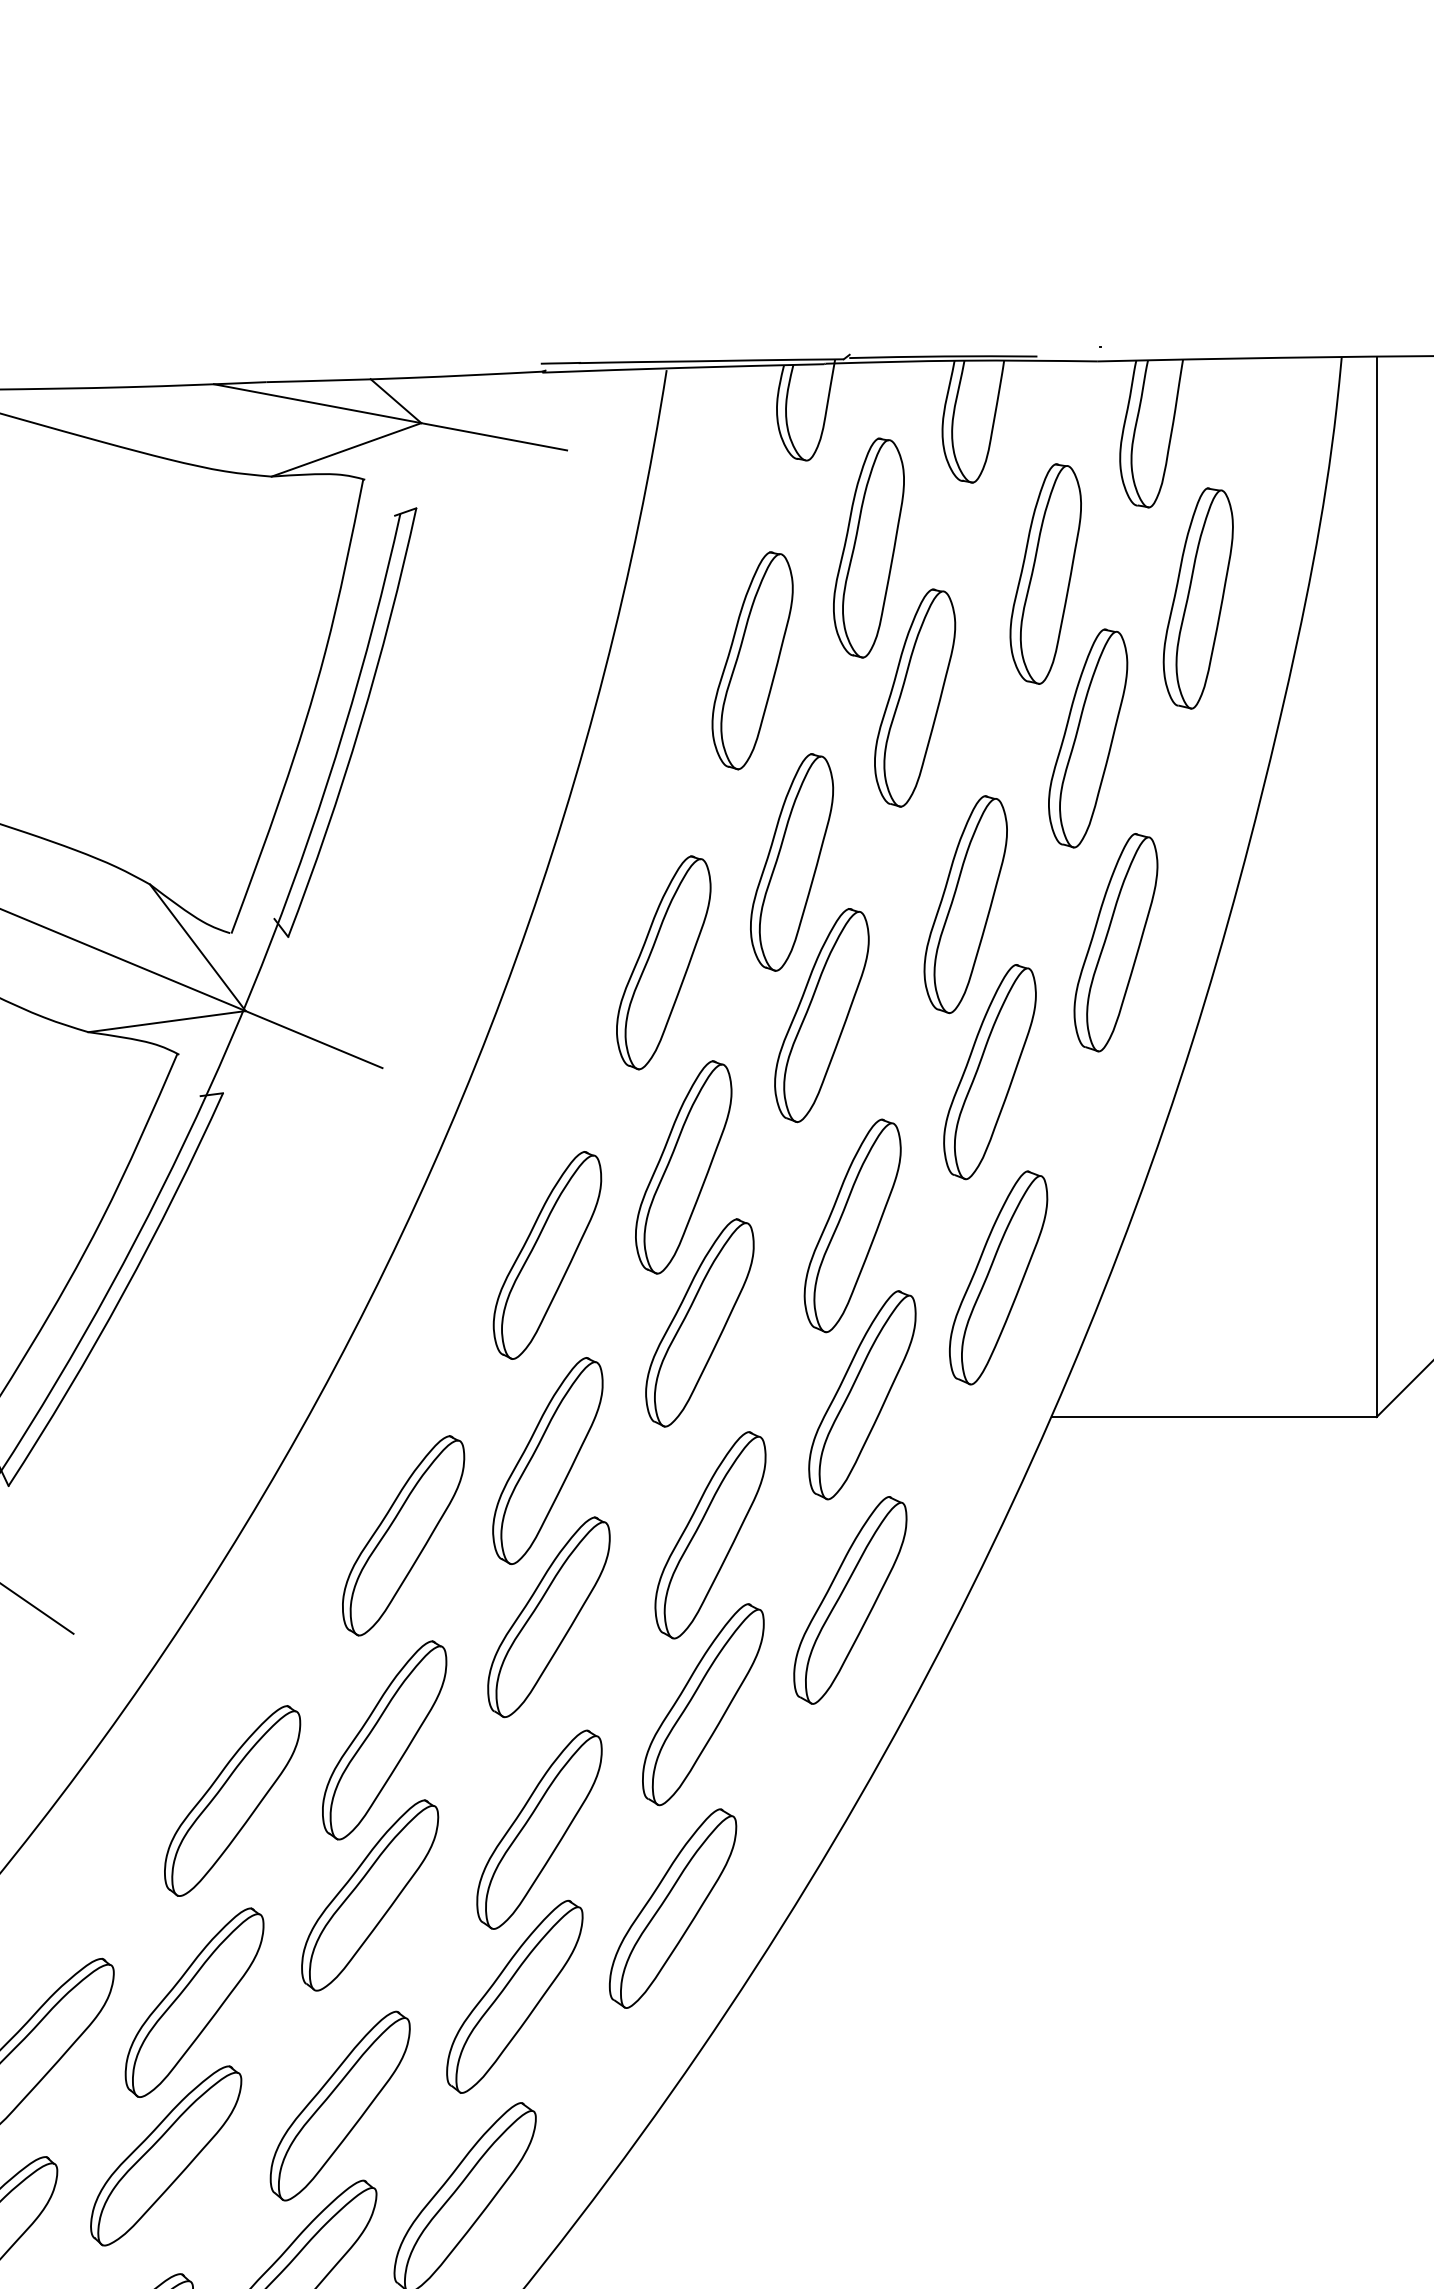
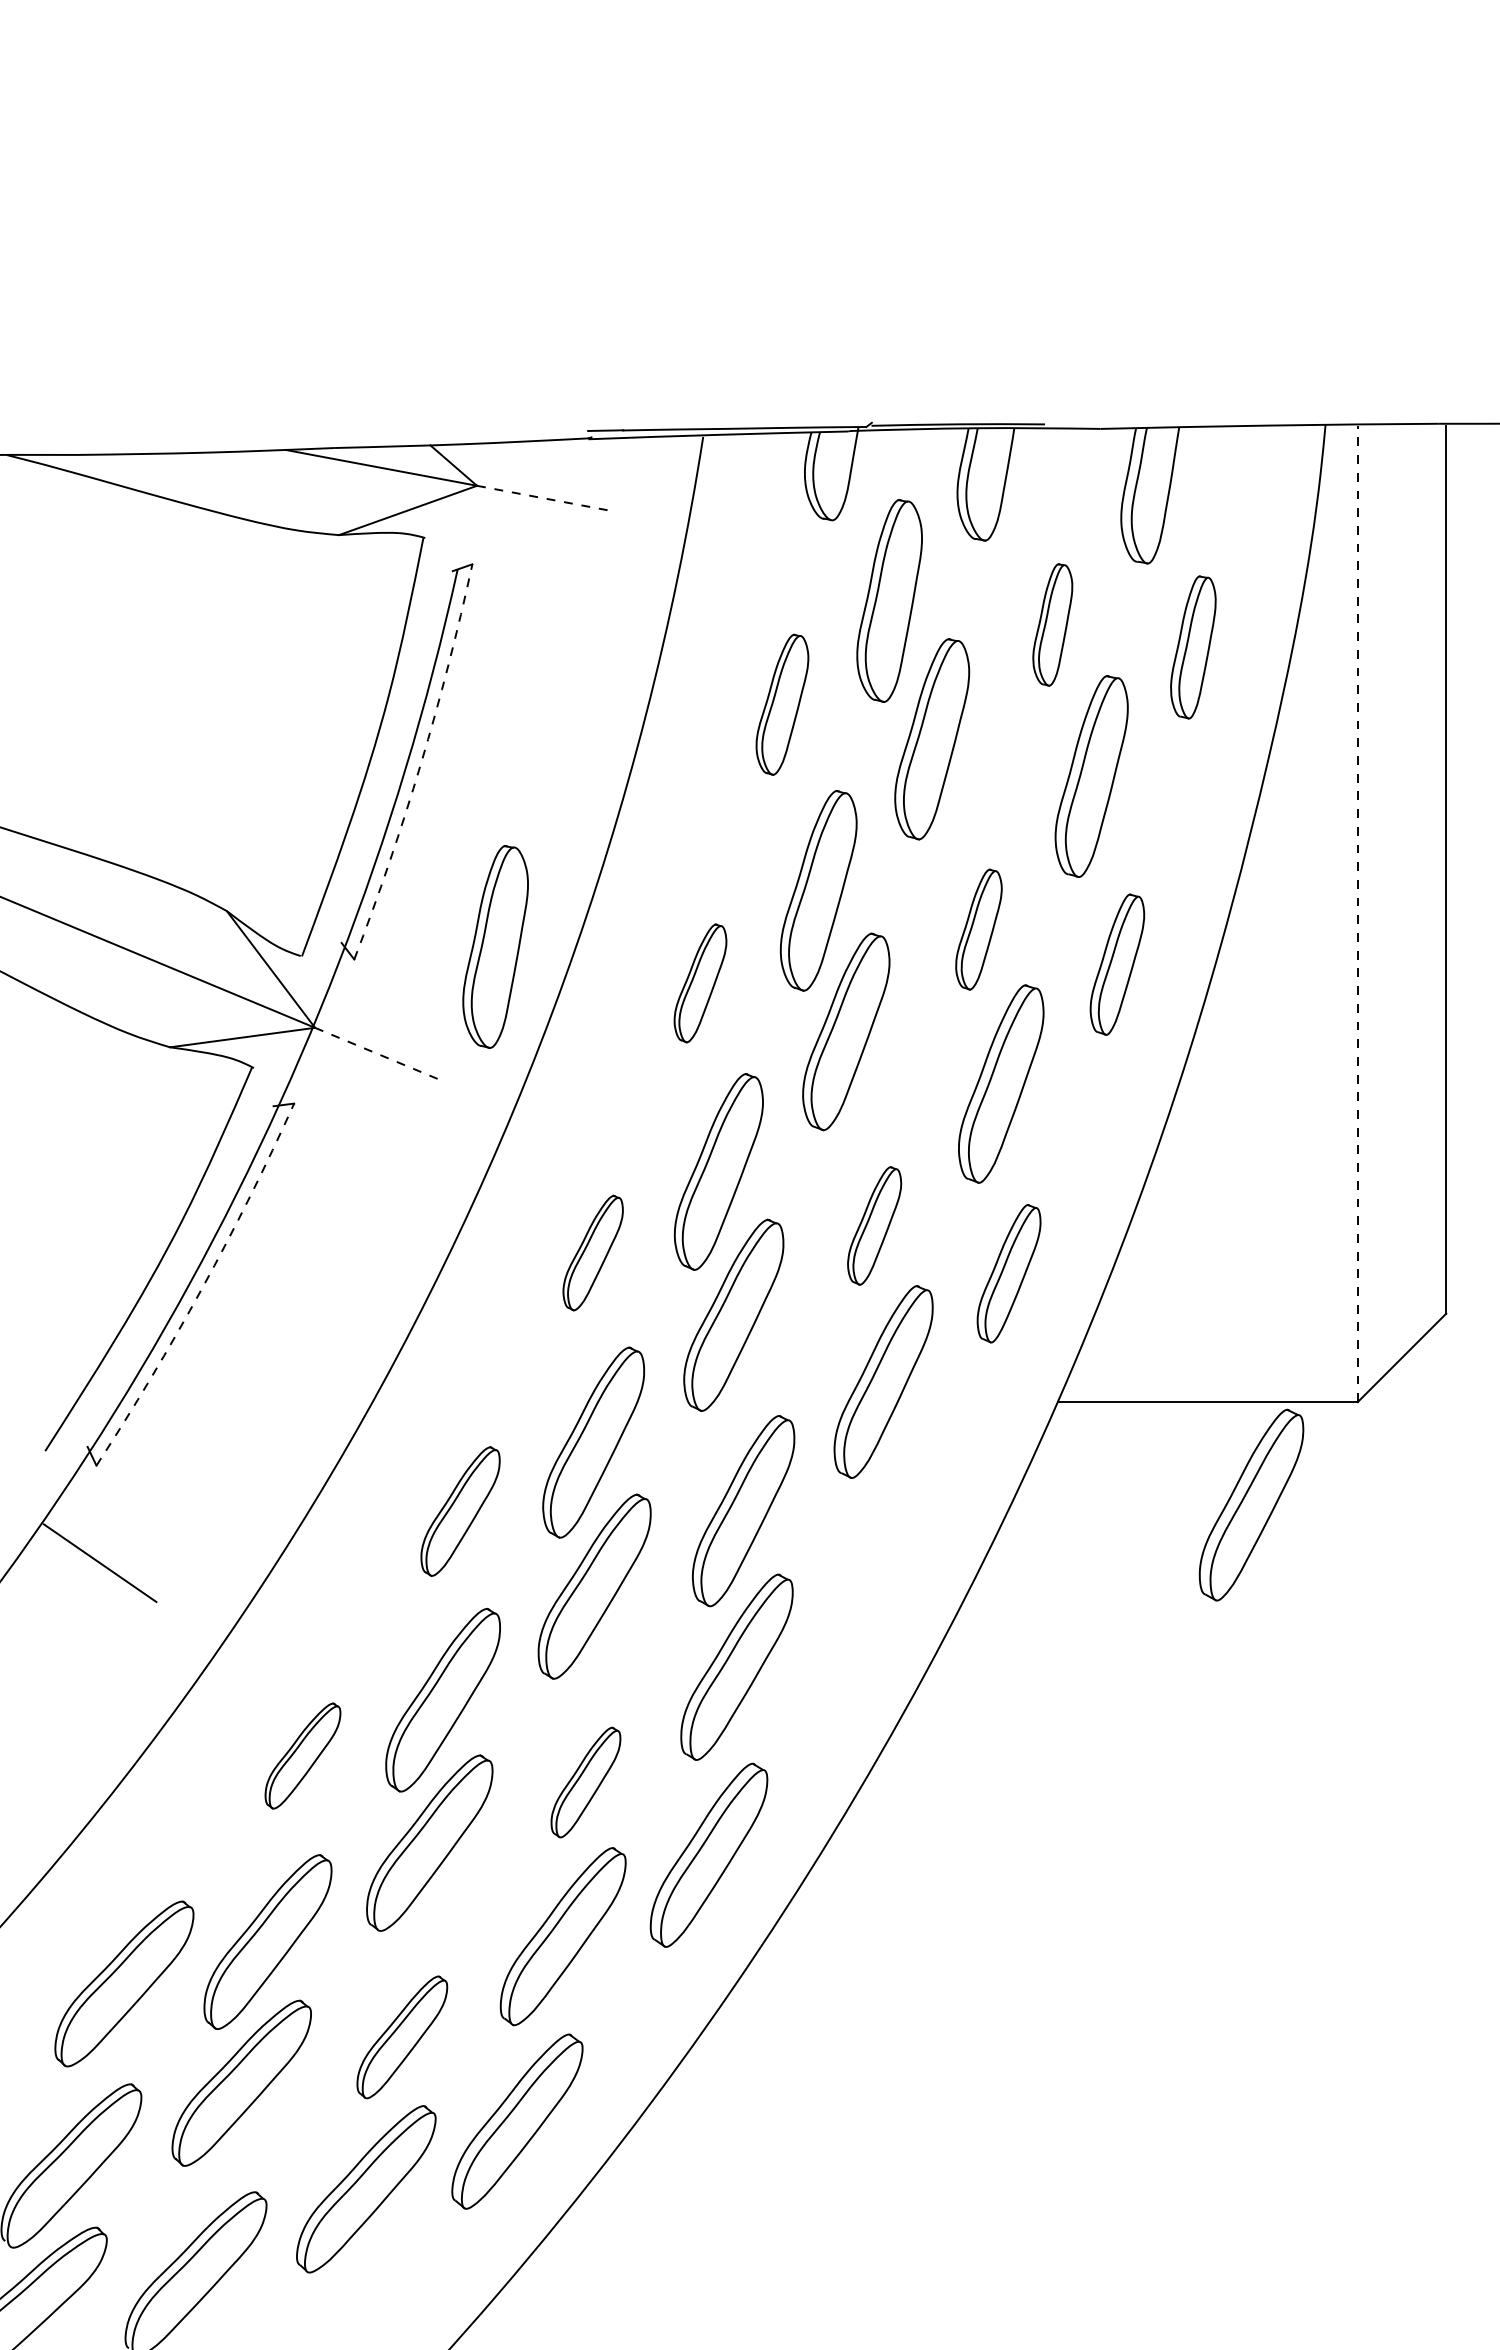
line: (494, 436) -> (544, 498), solid -> dashed
part: (1045, 573) -> (1052, 624), size x0.6
part: (1198, 598) -> (1193, 647), size x0.7
part: (752, 660) -> (782, 704), size x0.7
arc: (360, 725) -> (420, 764), solid -> dashed
line: (1376, 887) -> (1357, 913), solid -> dashed
part: (965, 904) -> (978, 929), size x0.6
part: (441, 922) -> (495, 946), added
part: (1116, 942) -> (1117, 964), size x0.7
part: (663, 962) -> (700, 983), size x0.6
line: (314, 1040) -> (378, 1054), solid -> dashed
part: (852, 1225) -> (874, 1225), size x0.6
part: (546, 1254) -> (592, 1252), size x0.6
part: (997, 1277) -> (1008, 1273), size x0.7
arc: (123, 1293) -> (202, 1288), solid -> dashed
part: (403, 1535) -> (460, 1511), size x0.7
part: (850, 1599) -> (1251, 1504), moved
part: (232, 1800) -> (302, 1755), size x0.6
part: (539, 1829) -> (585, 1782), size x0.6
part: (340, 2106) -> (402, 2037), size x0.7

